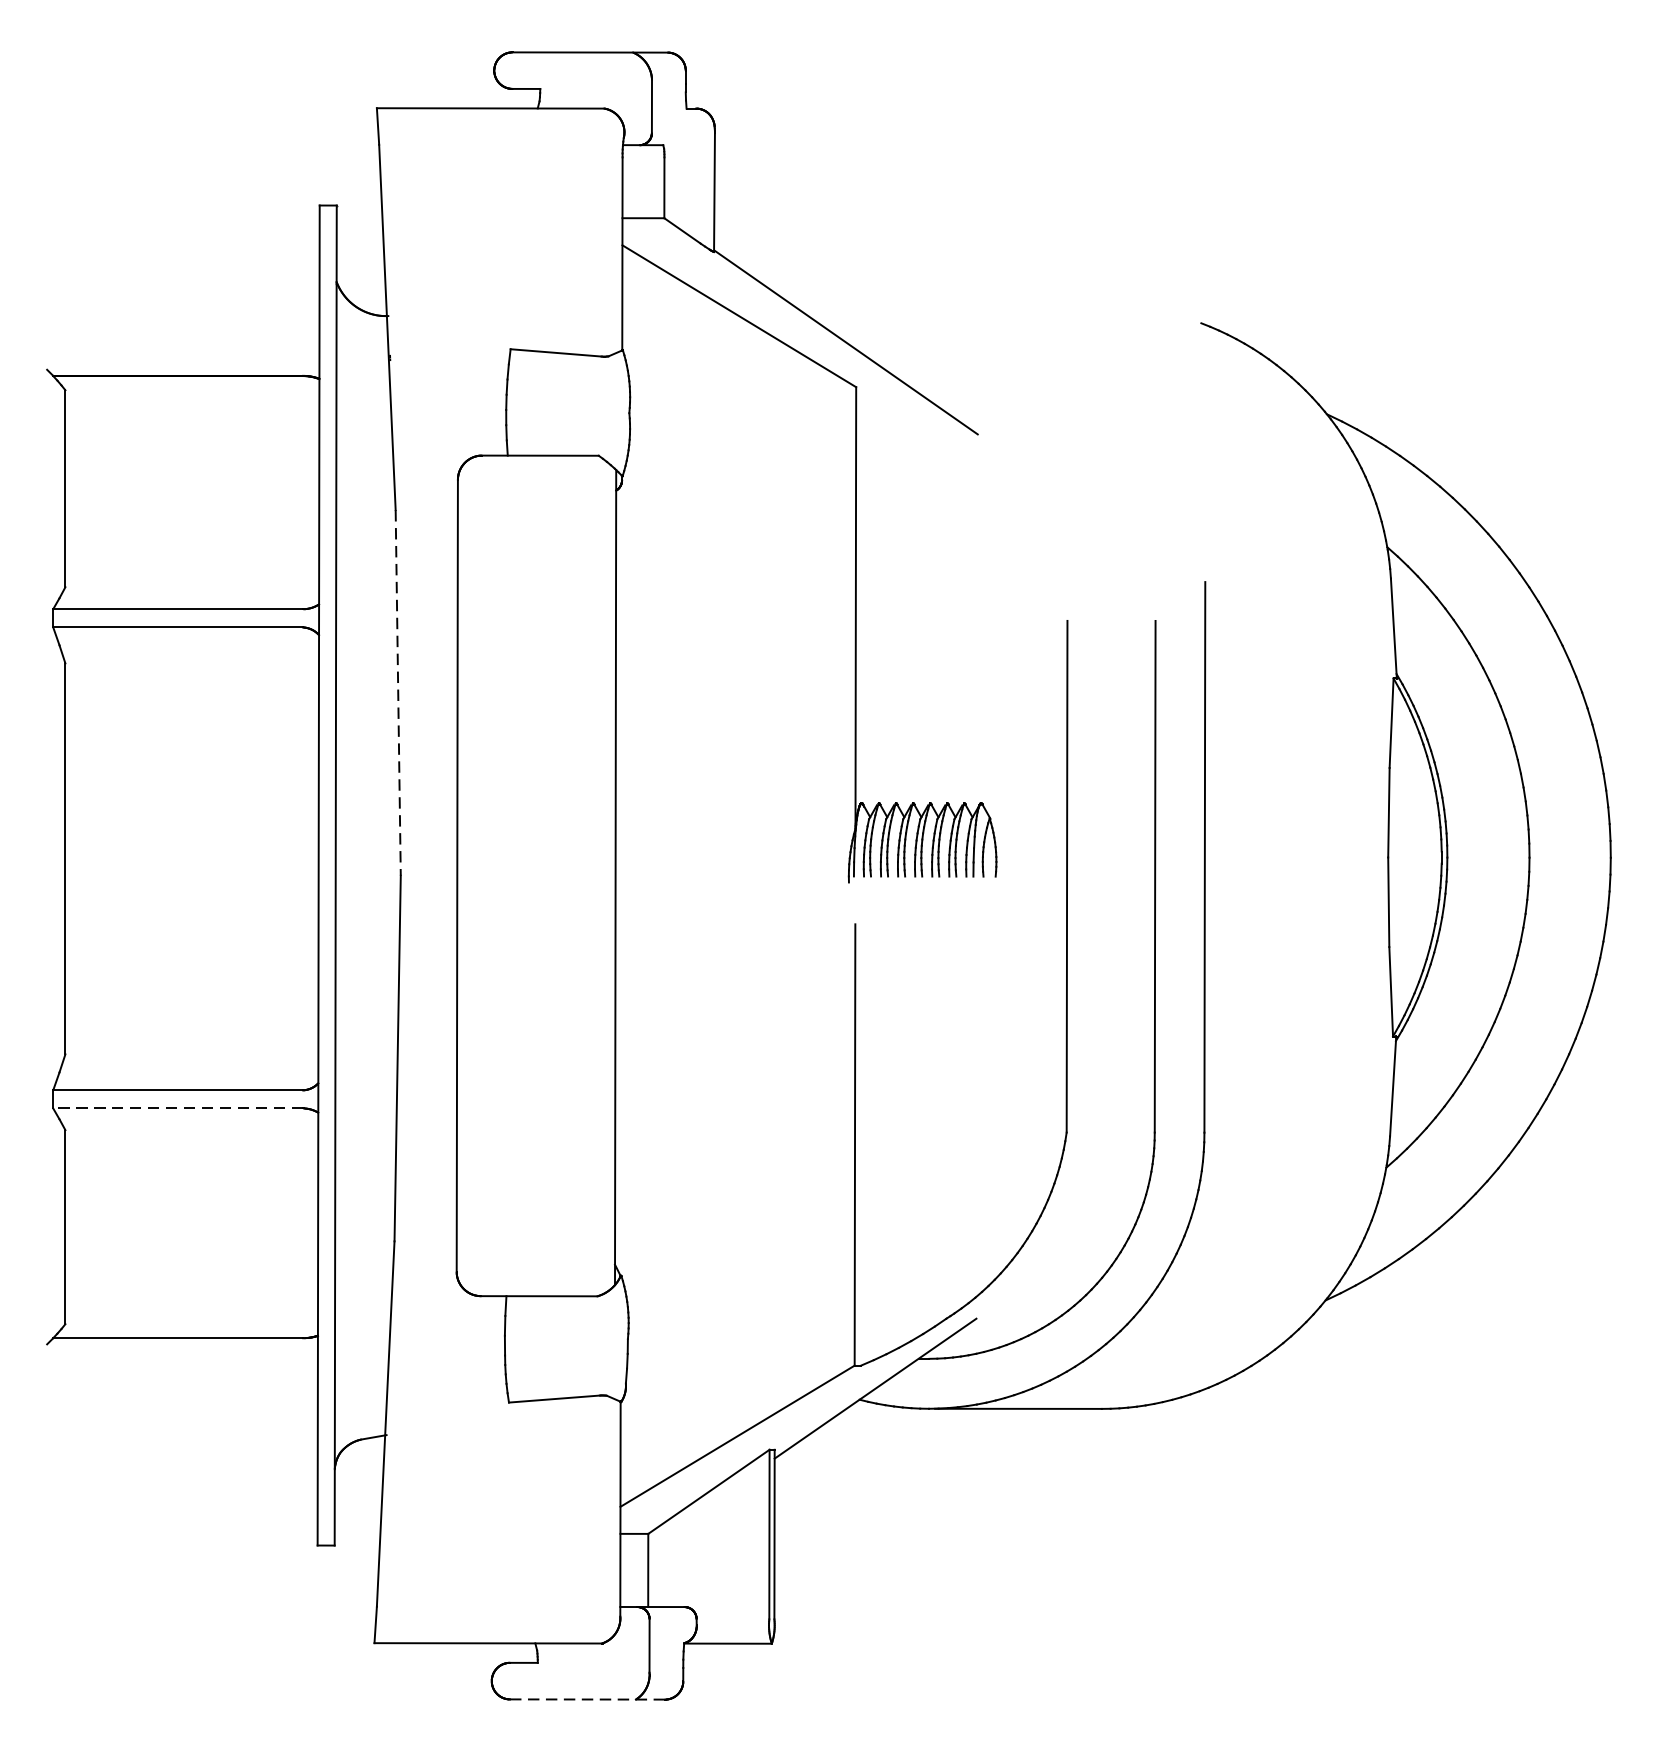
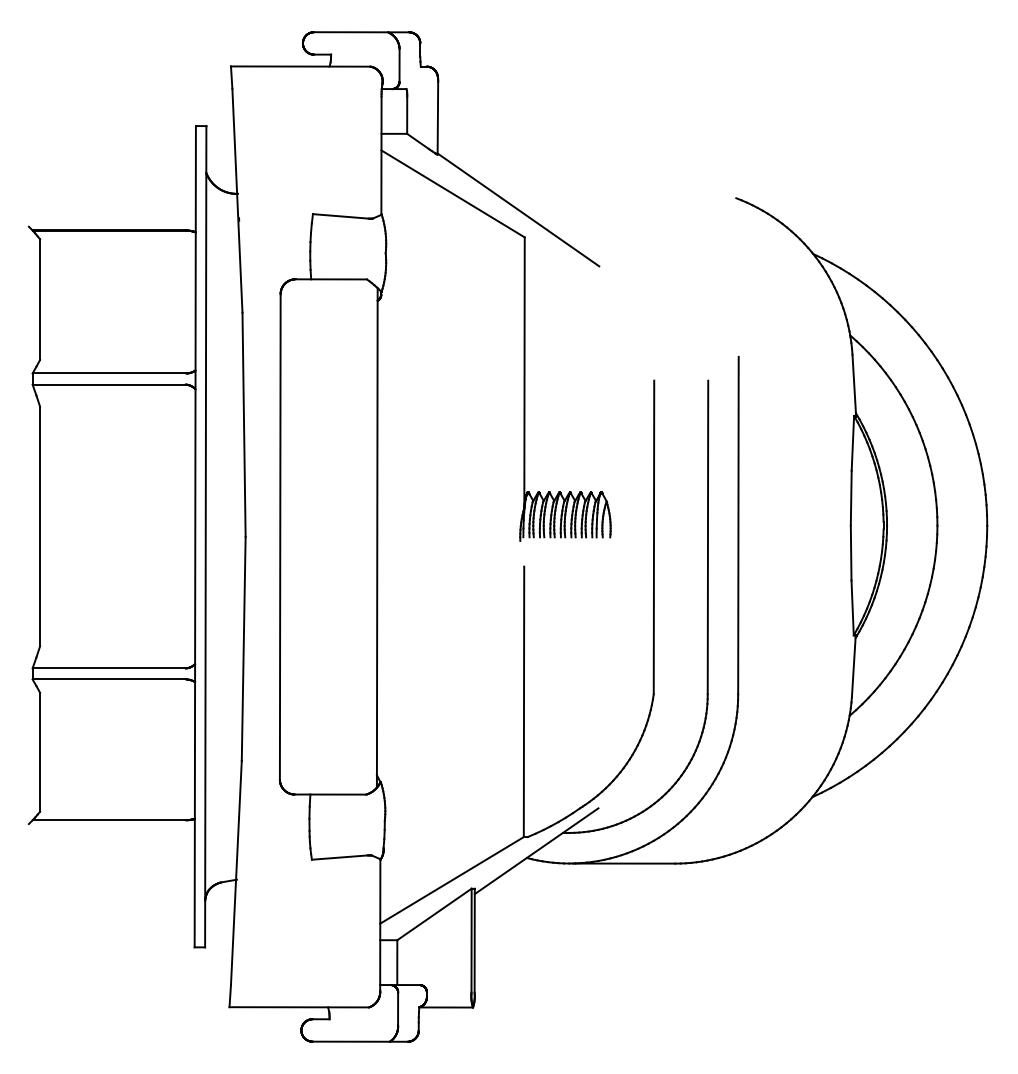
line: (398, 694) -> (244, 425), dashed -> solid
line: (178, 1108) -> (109, 679), dashed -> solid
line: (588, 1699) -> (360, 1041), dashed -> solid

